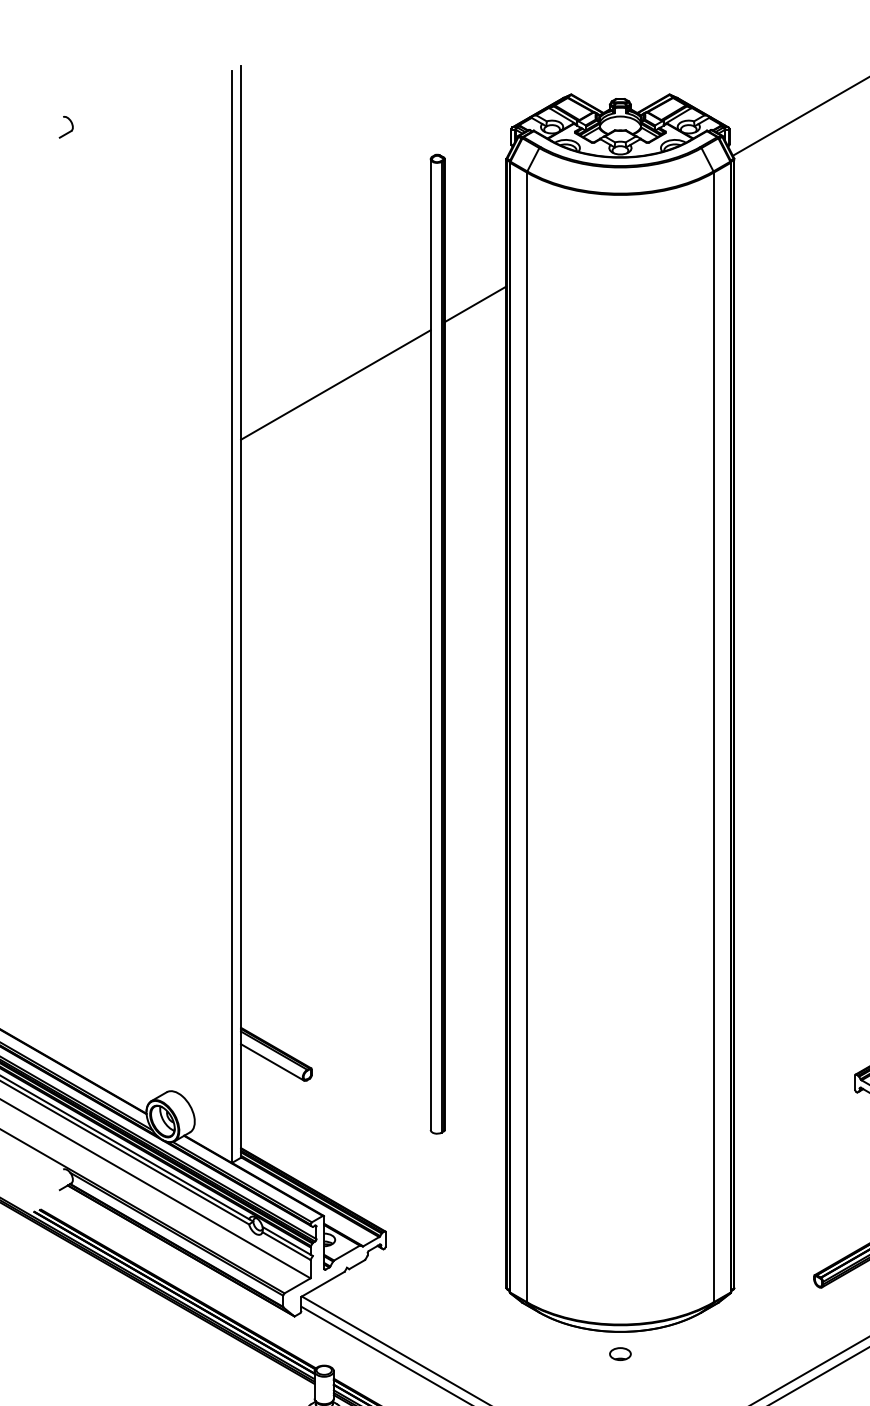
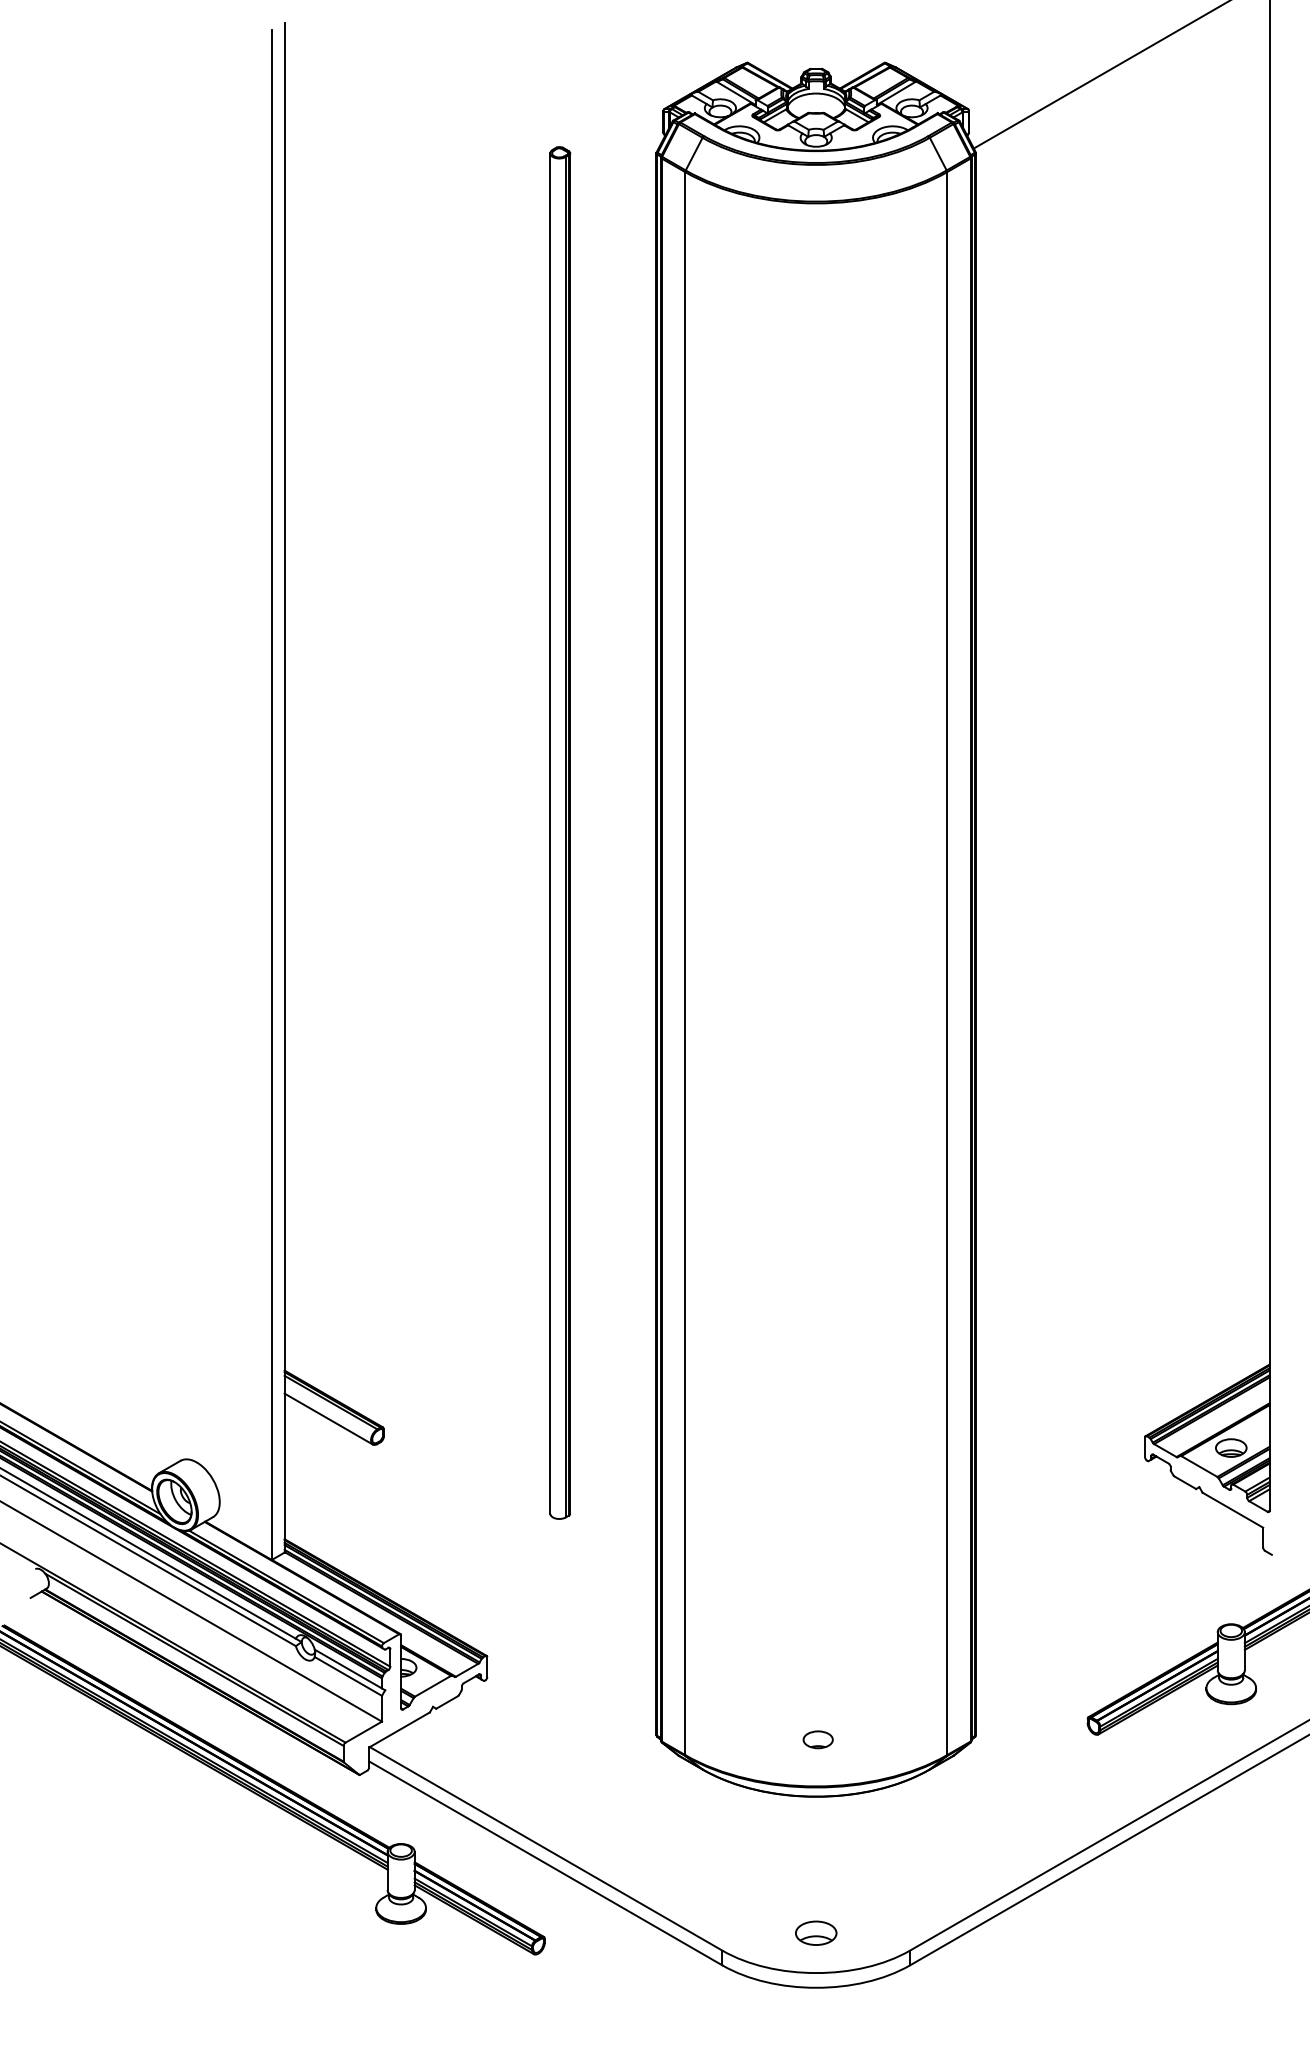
part: (69, 131) -> (43, 114), removed
line: (475, 304) -> (613, 356), removed
line: (335, 384) -> (417, 469), removed
part: (619, 1353) -> (817, 1739), moved

